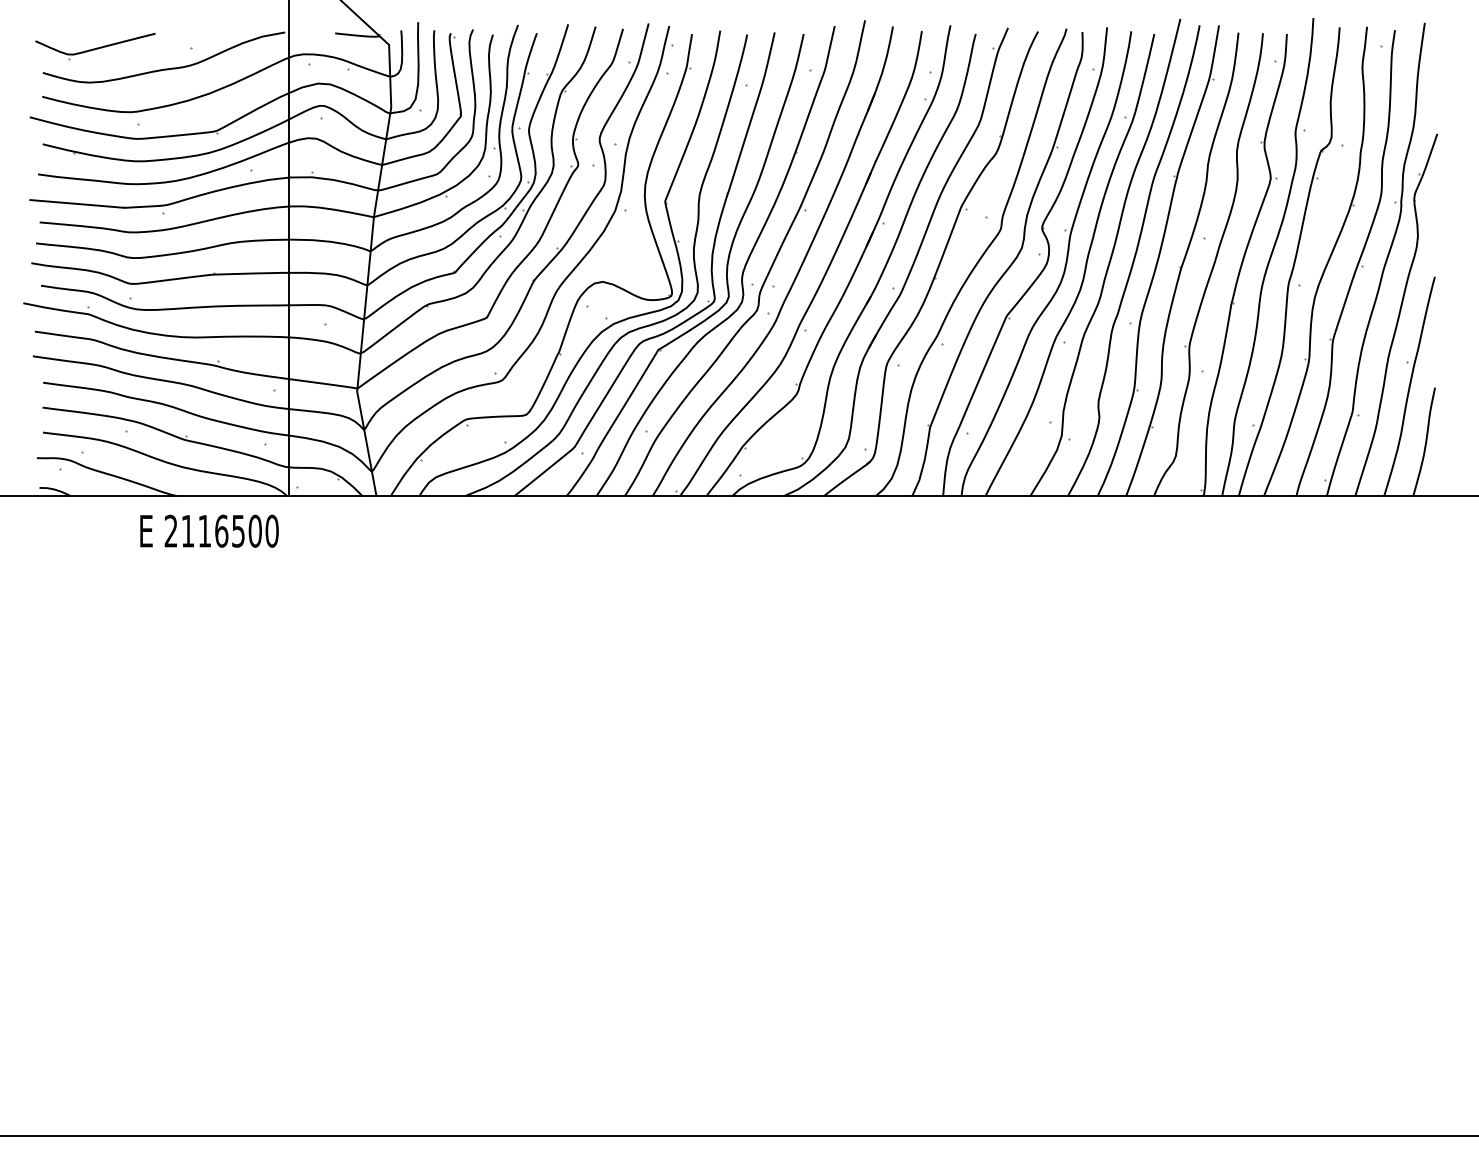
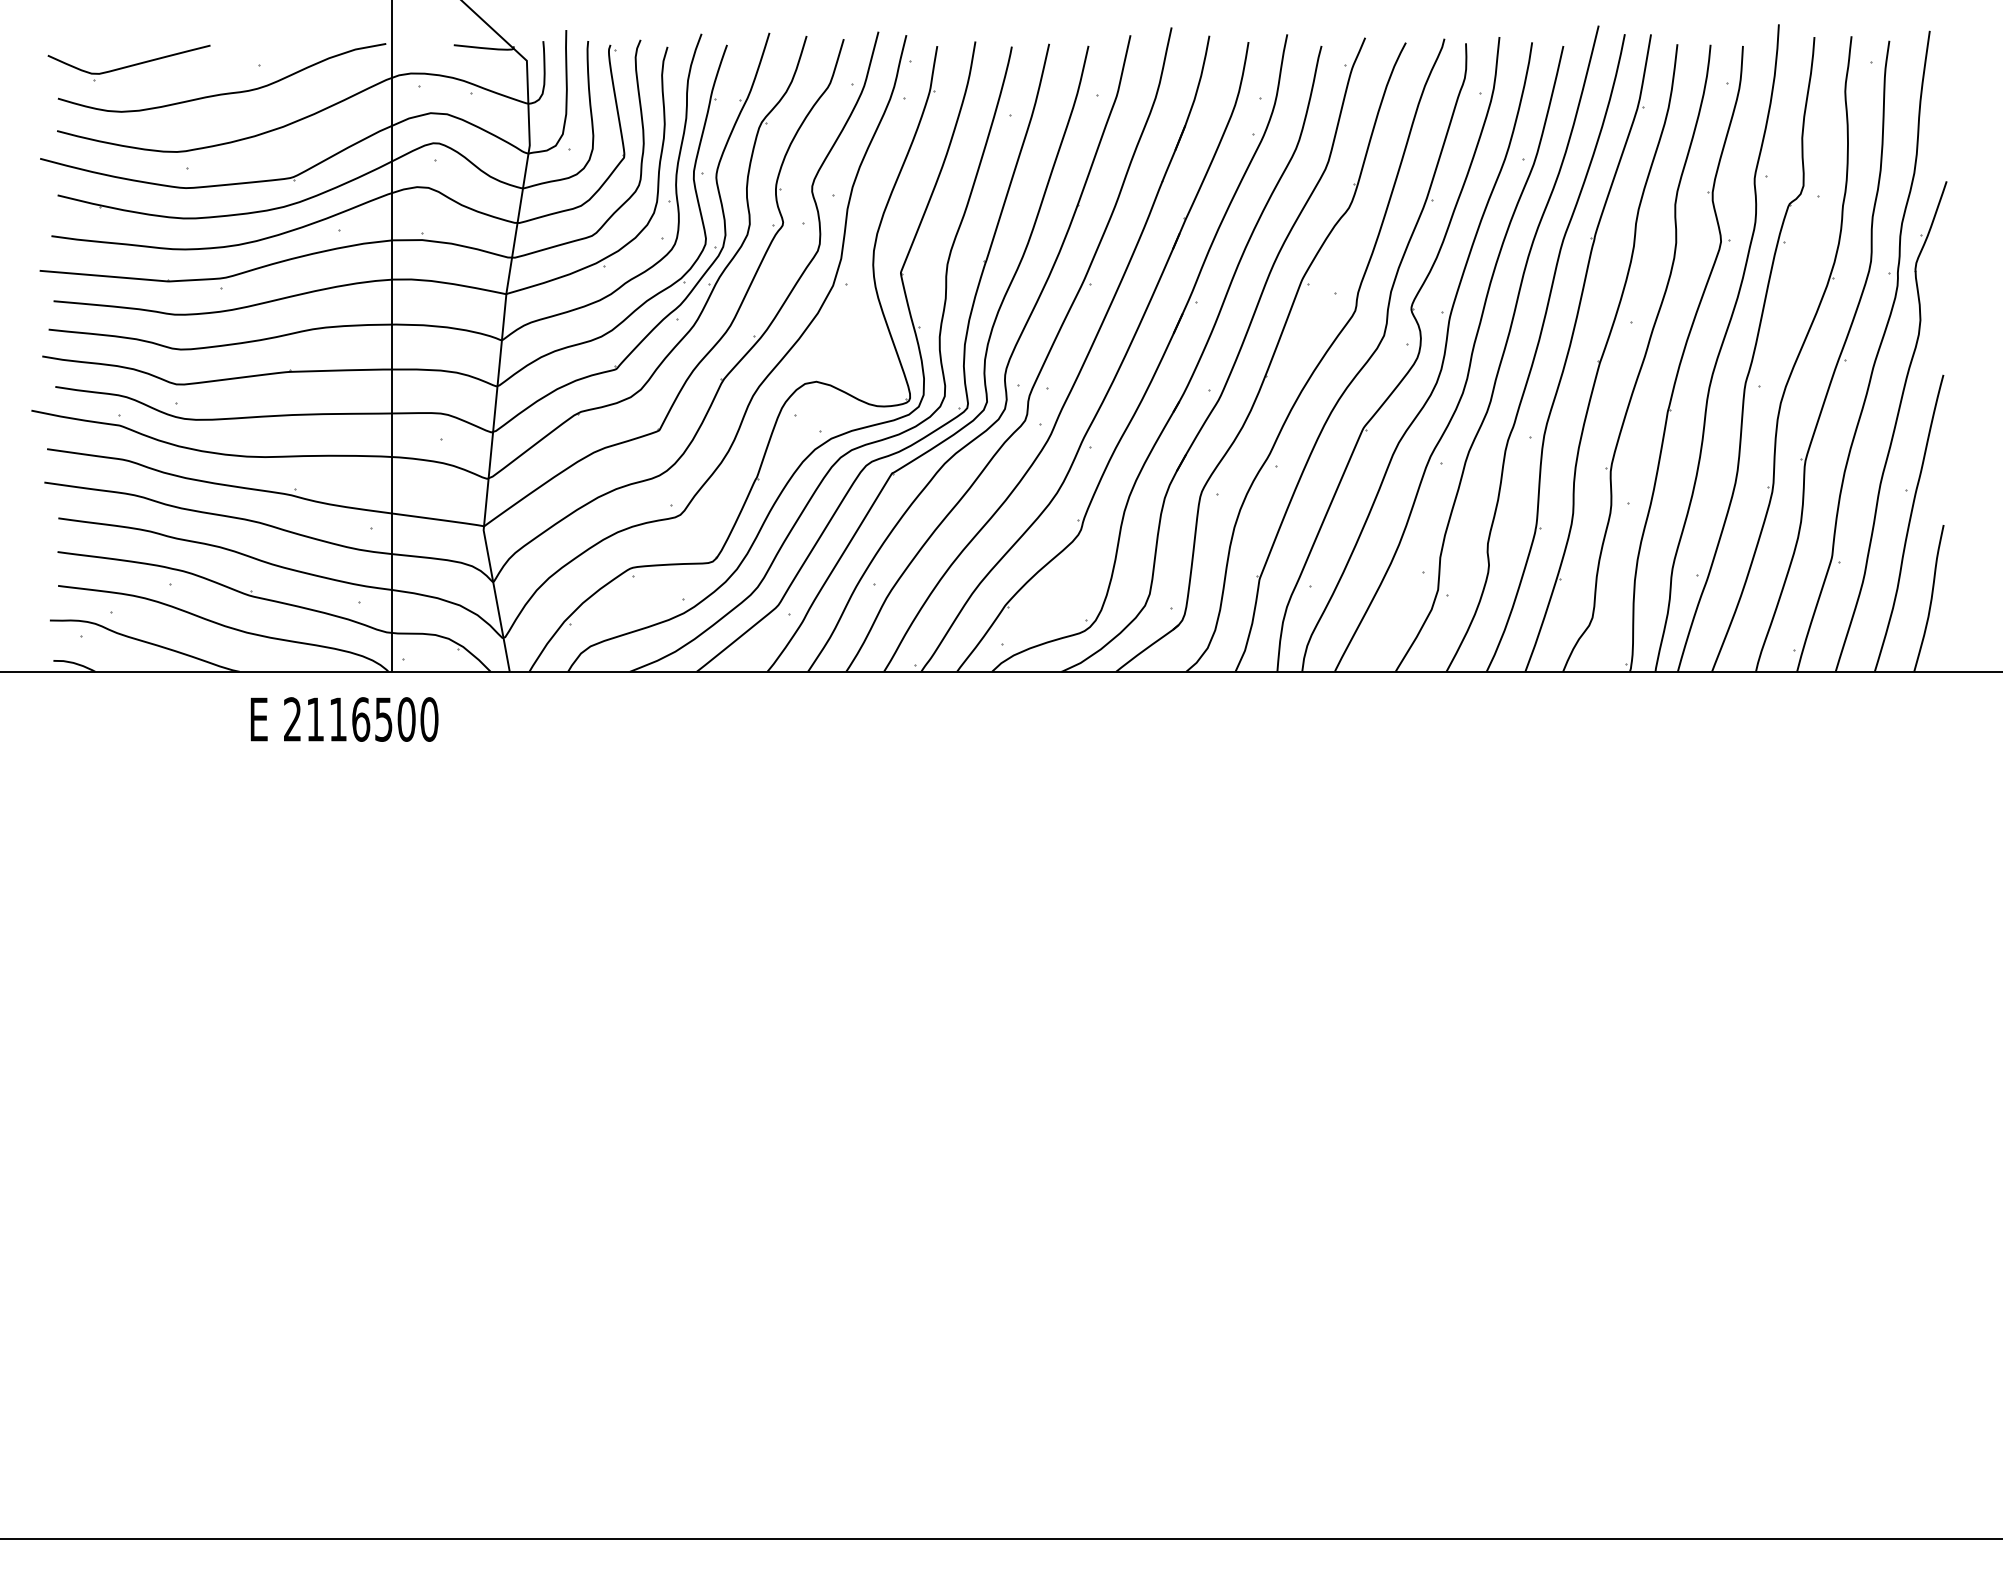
text: (209, 530) -> (344, 718), moved

